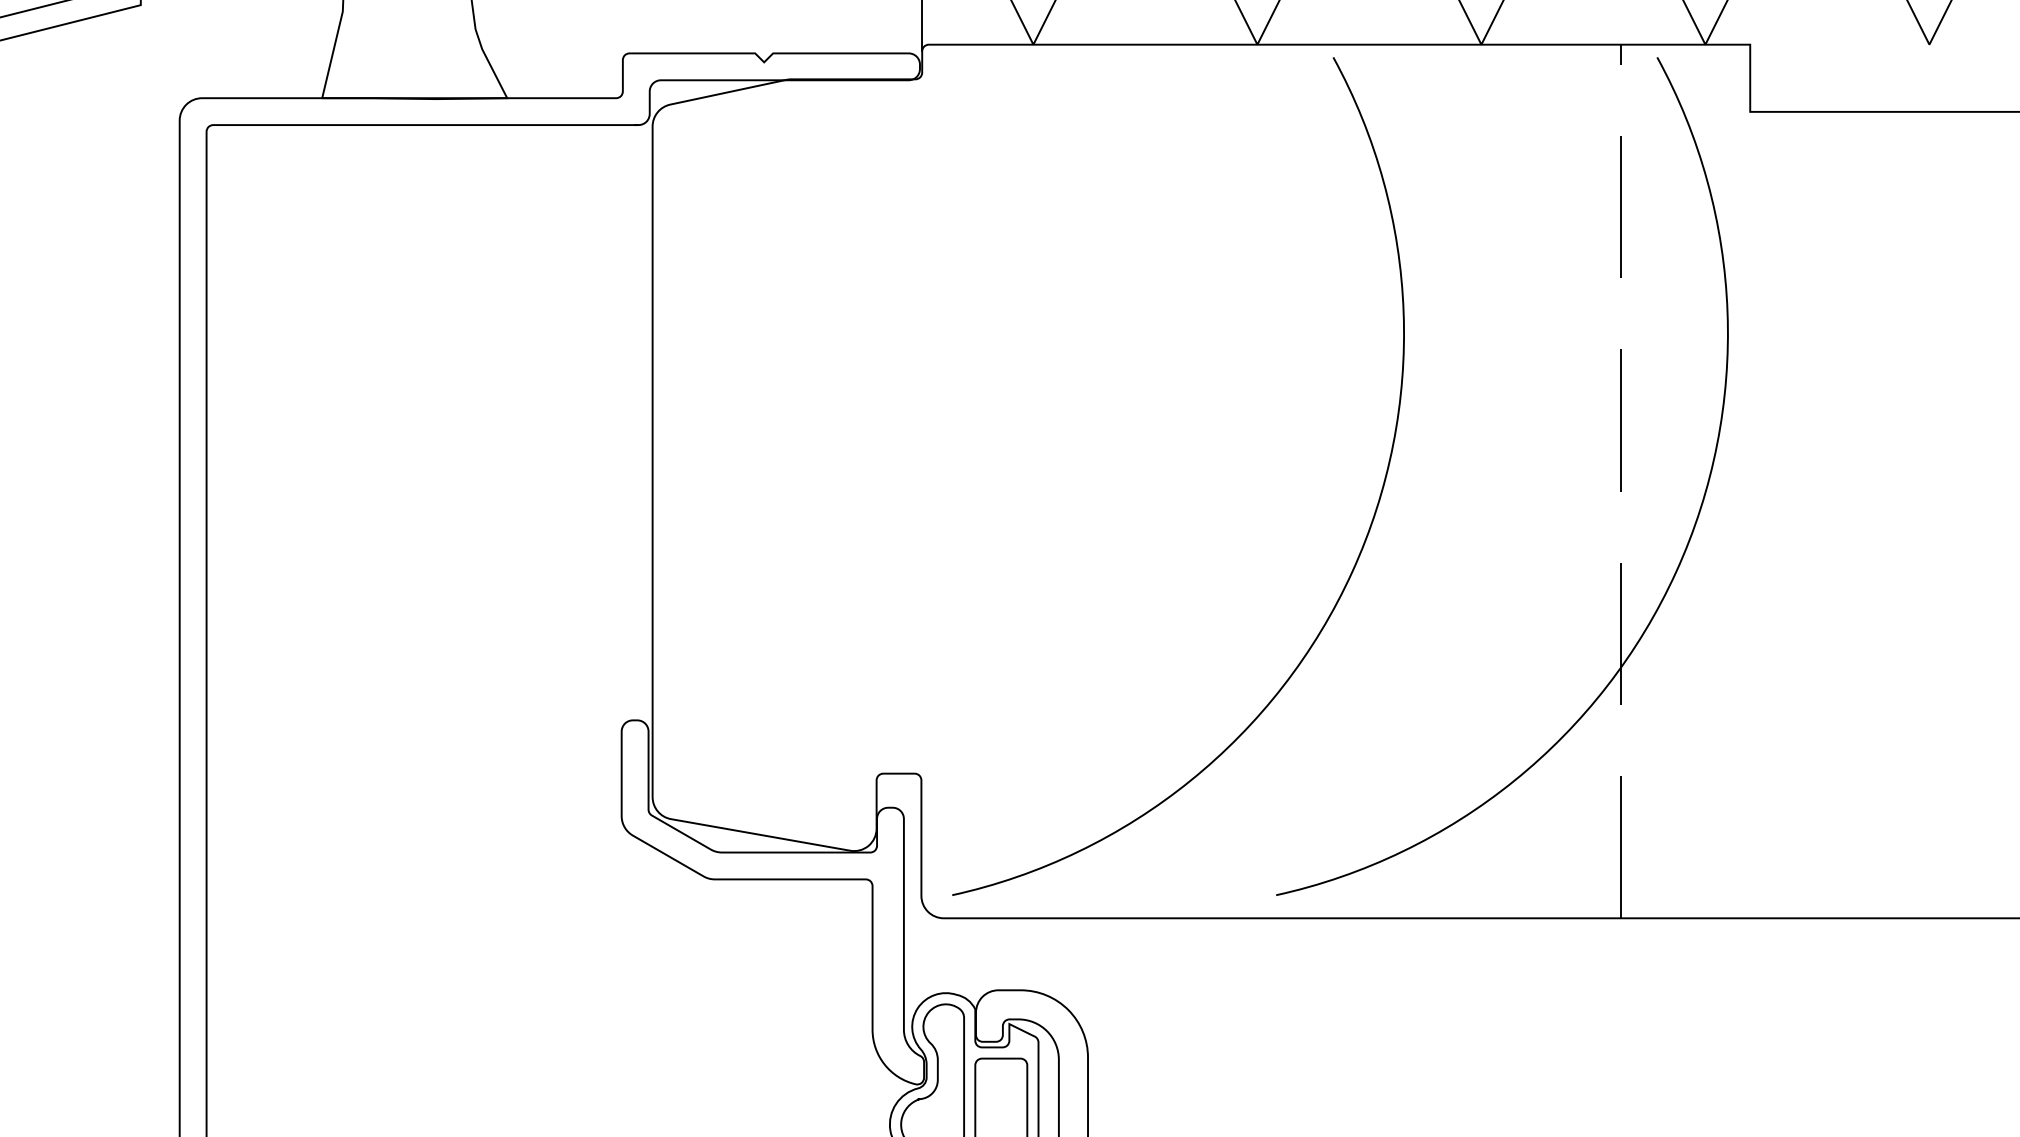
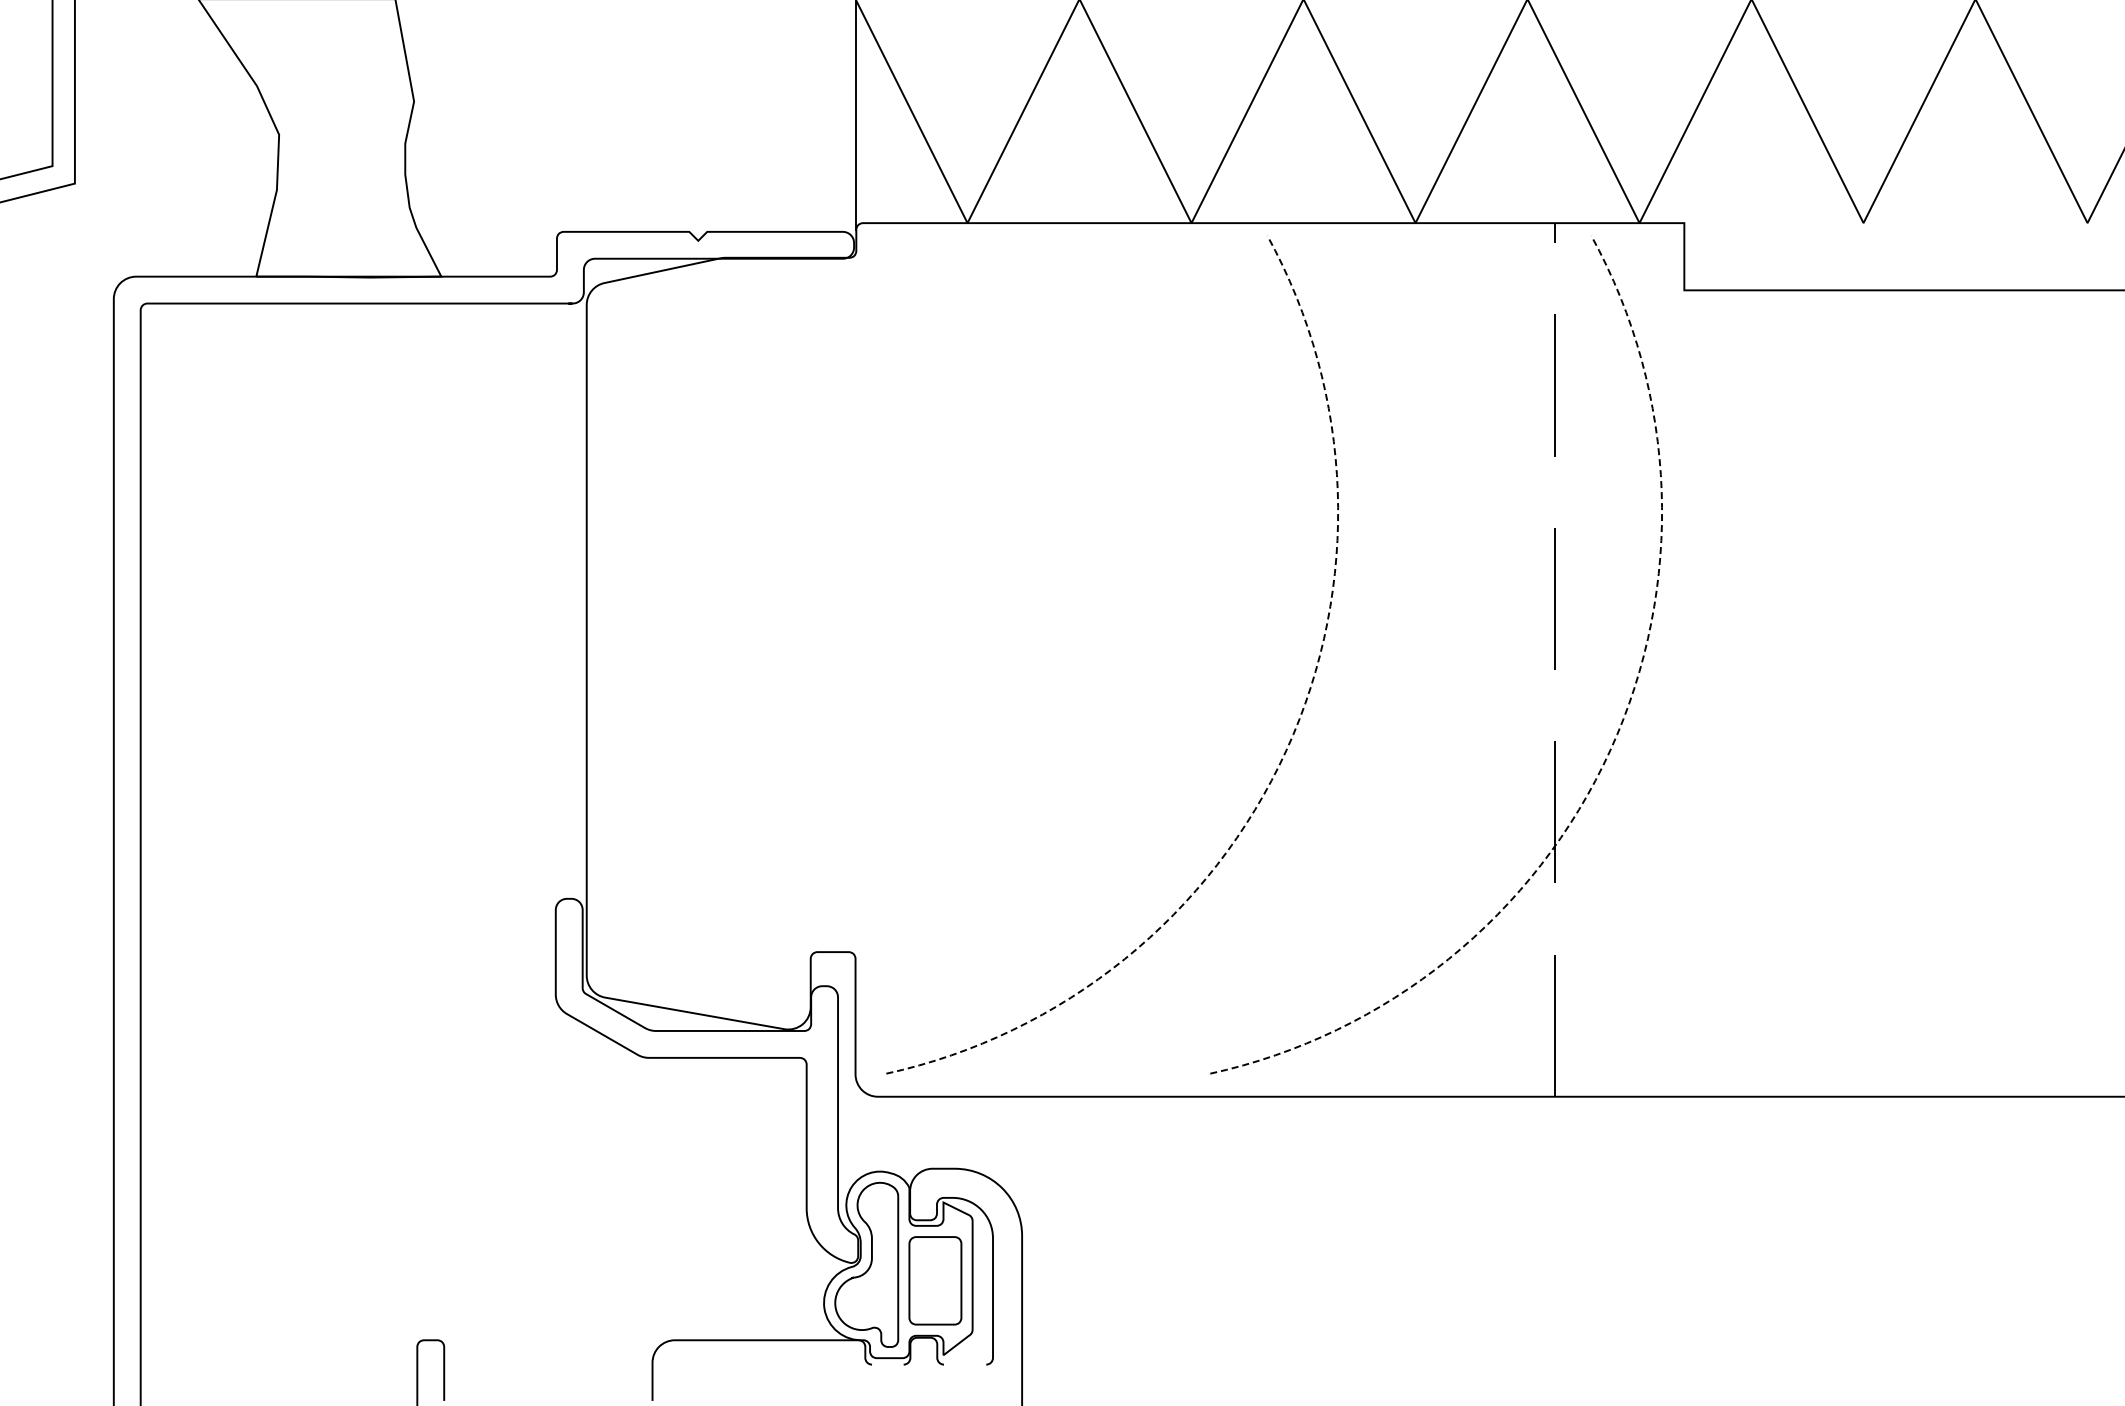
arc: (1352, 572) -> (1286, 750), solid -> dashed
arc: (1676, 572) -> (1610, 750), solid -> dashed

